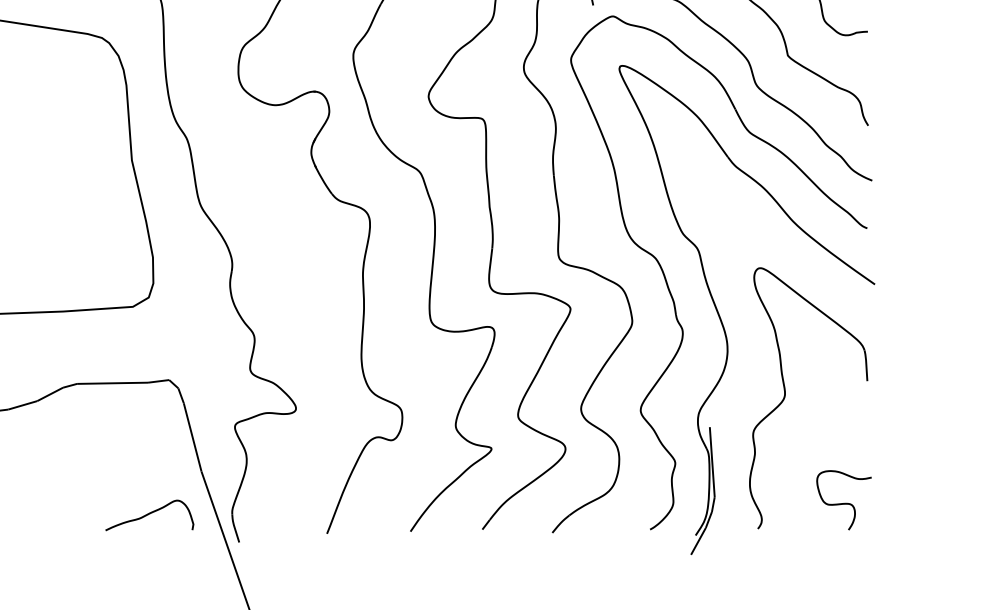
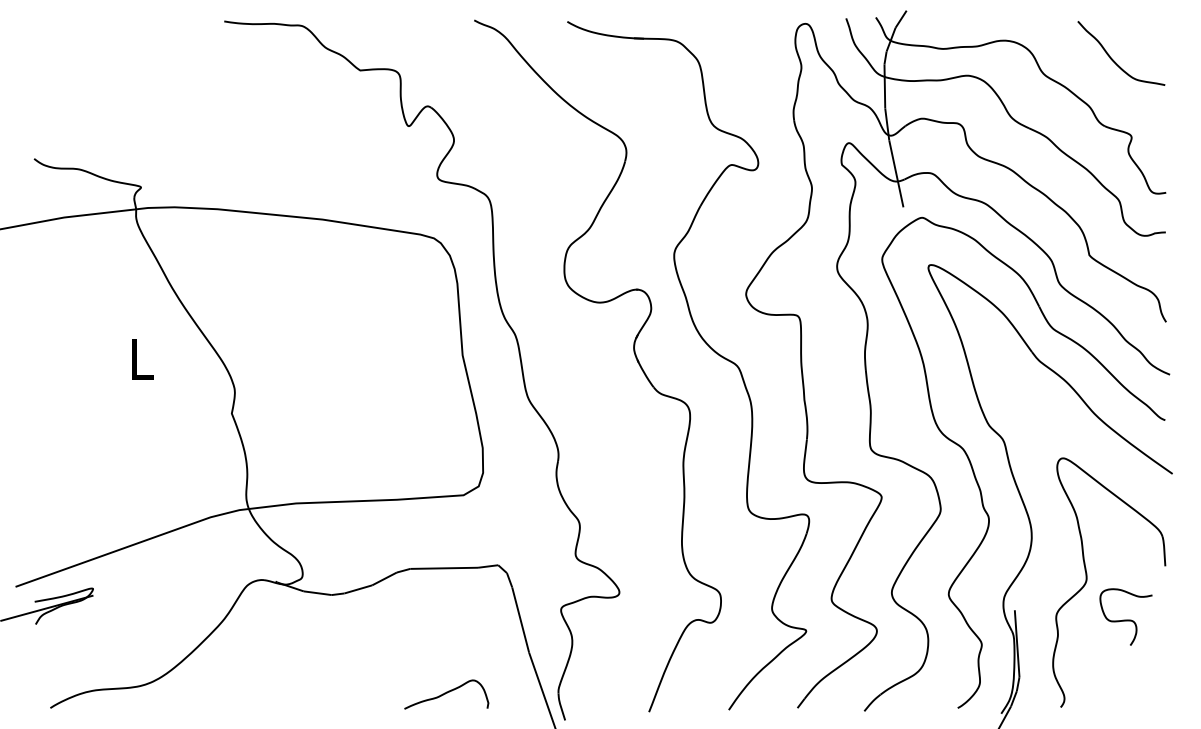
curve: (843, 502) -> (1125, 619), moved
curve: (149, 514) -> (446, 693), moved

